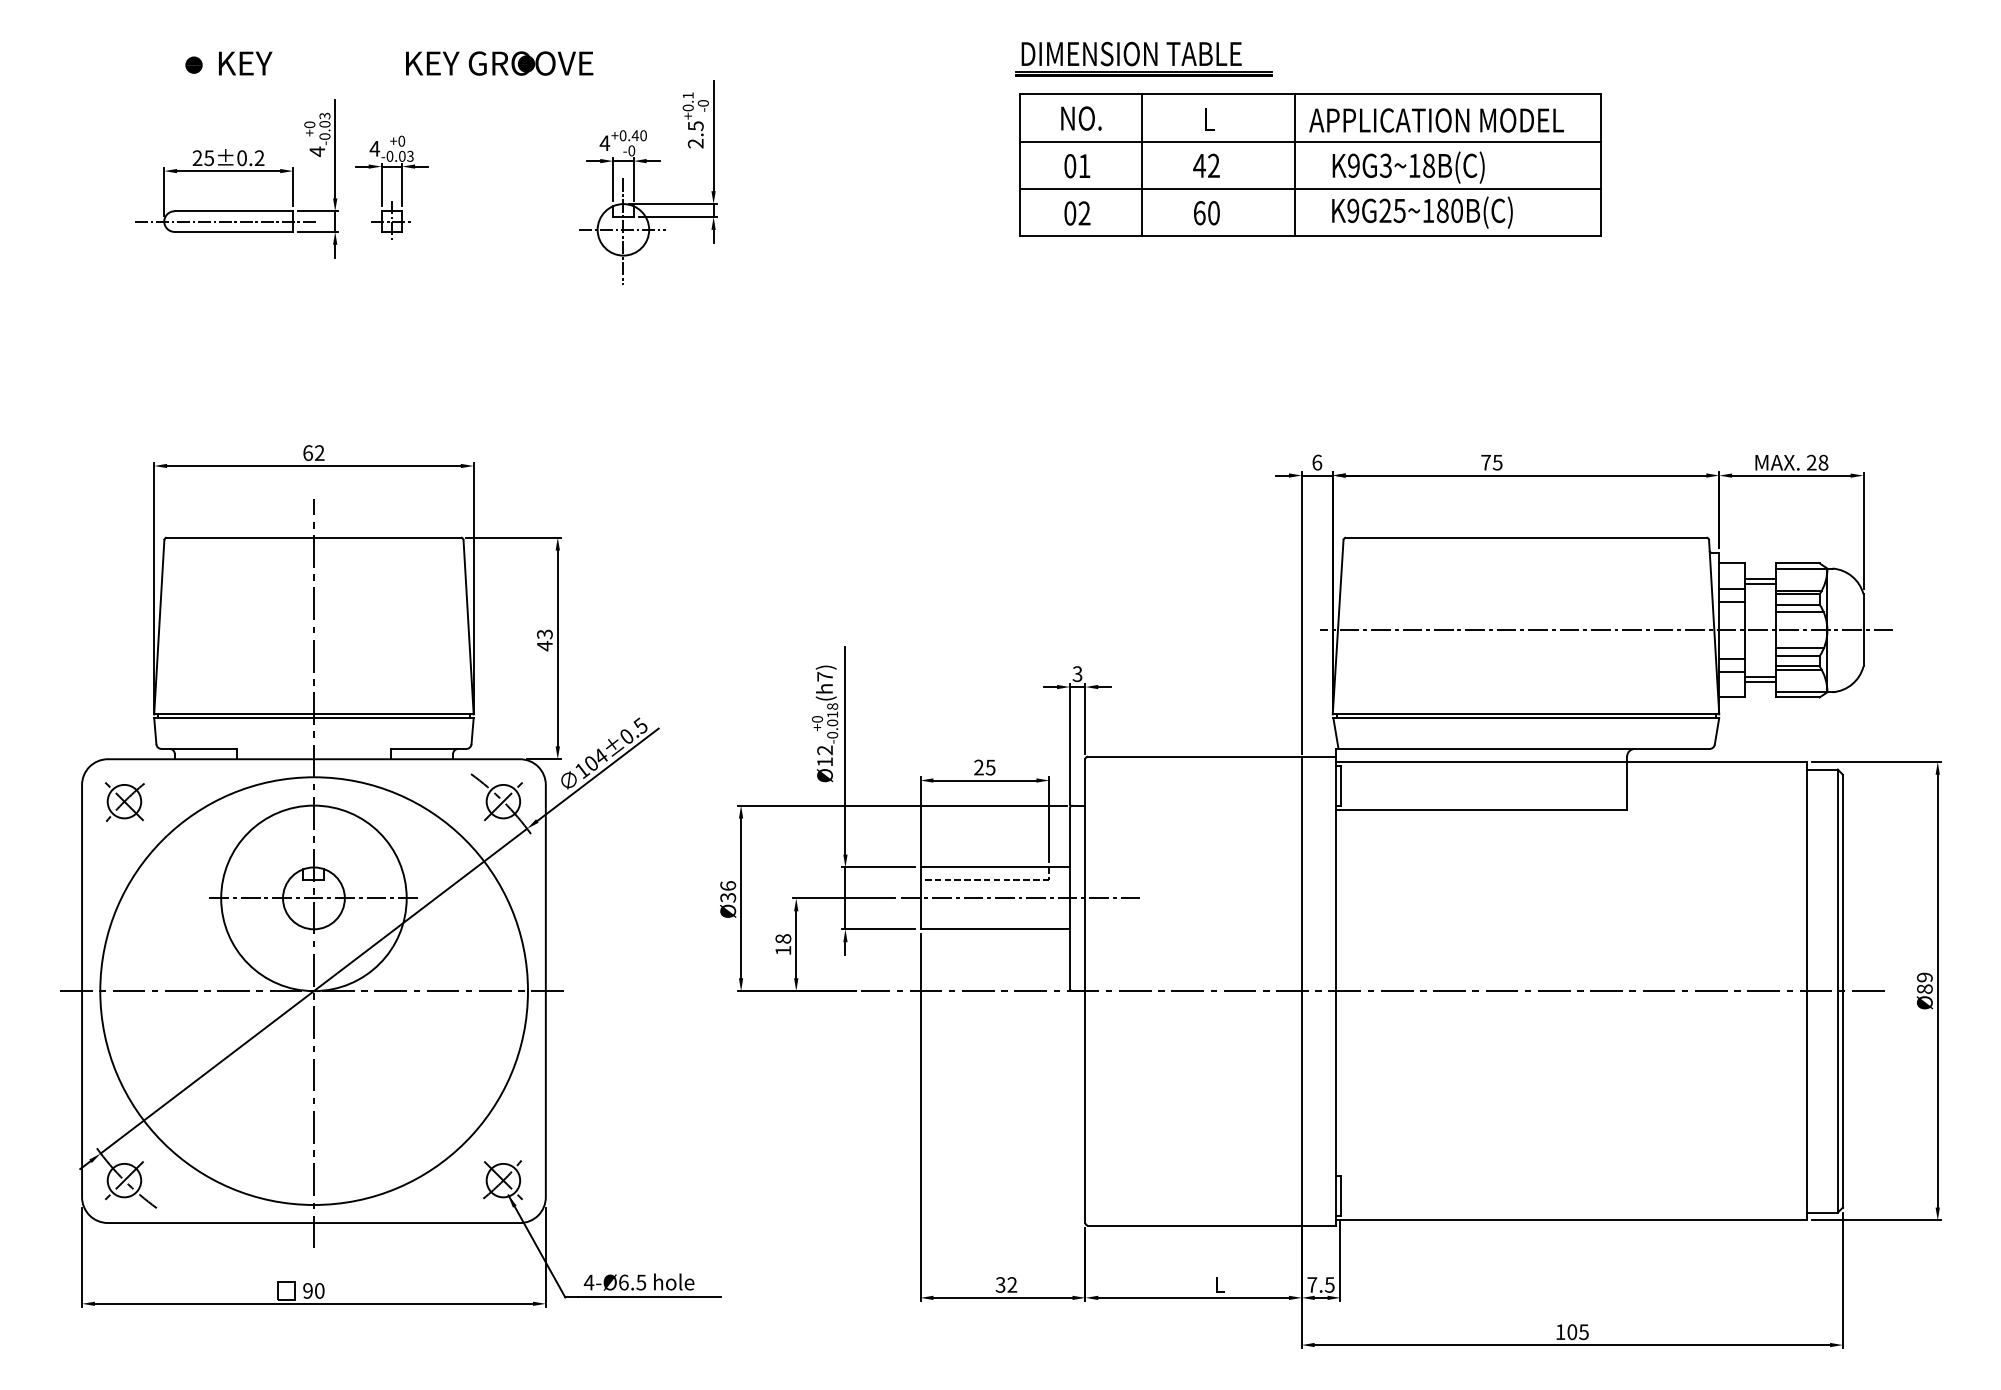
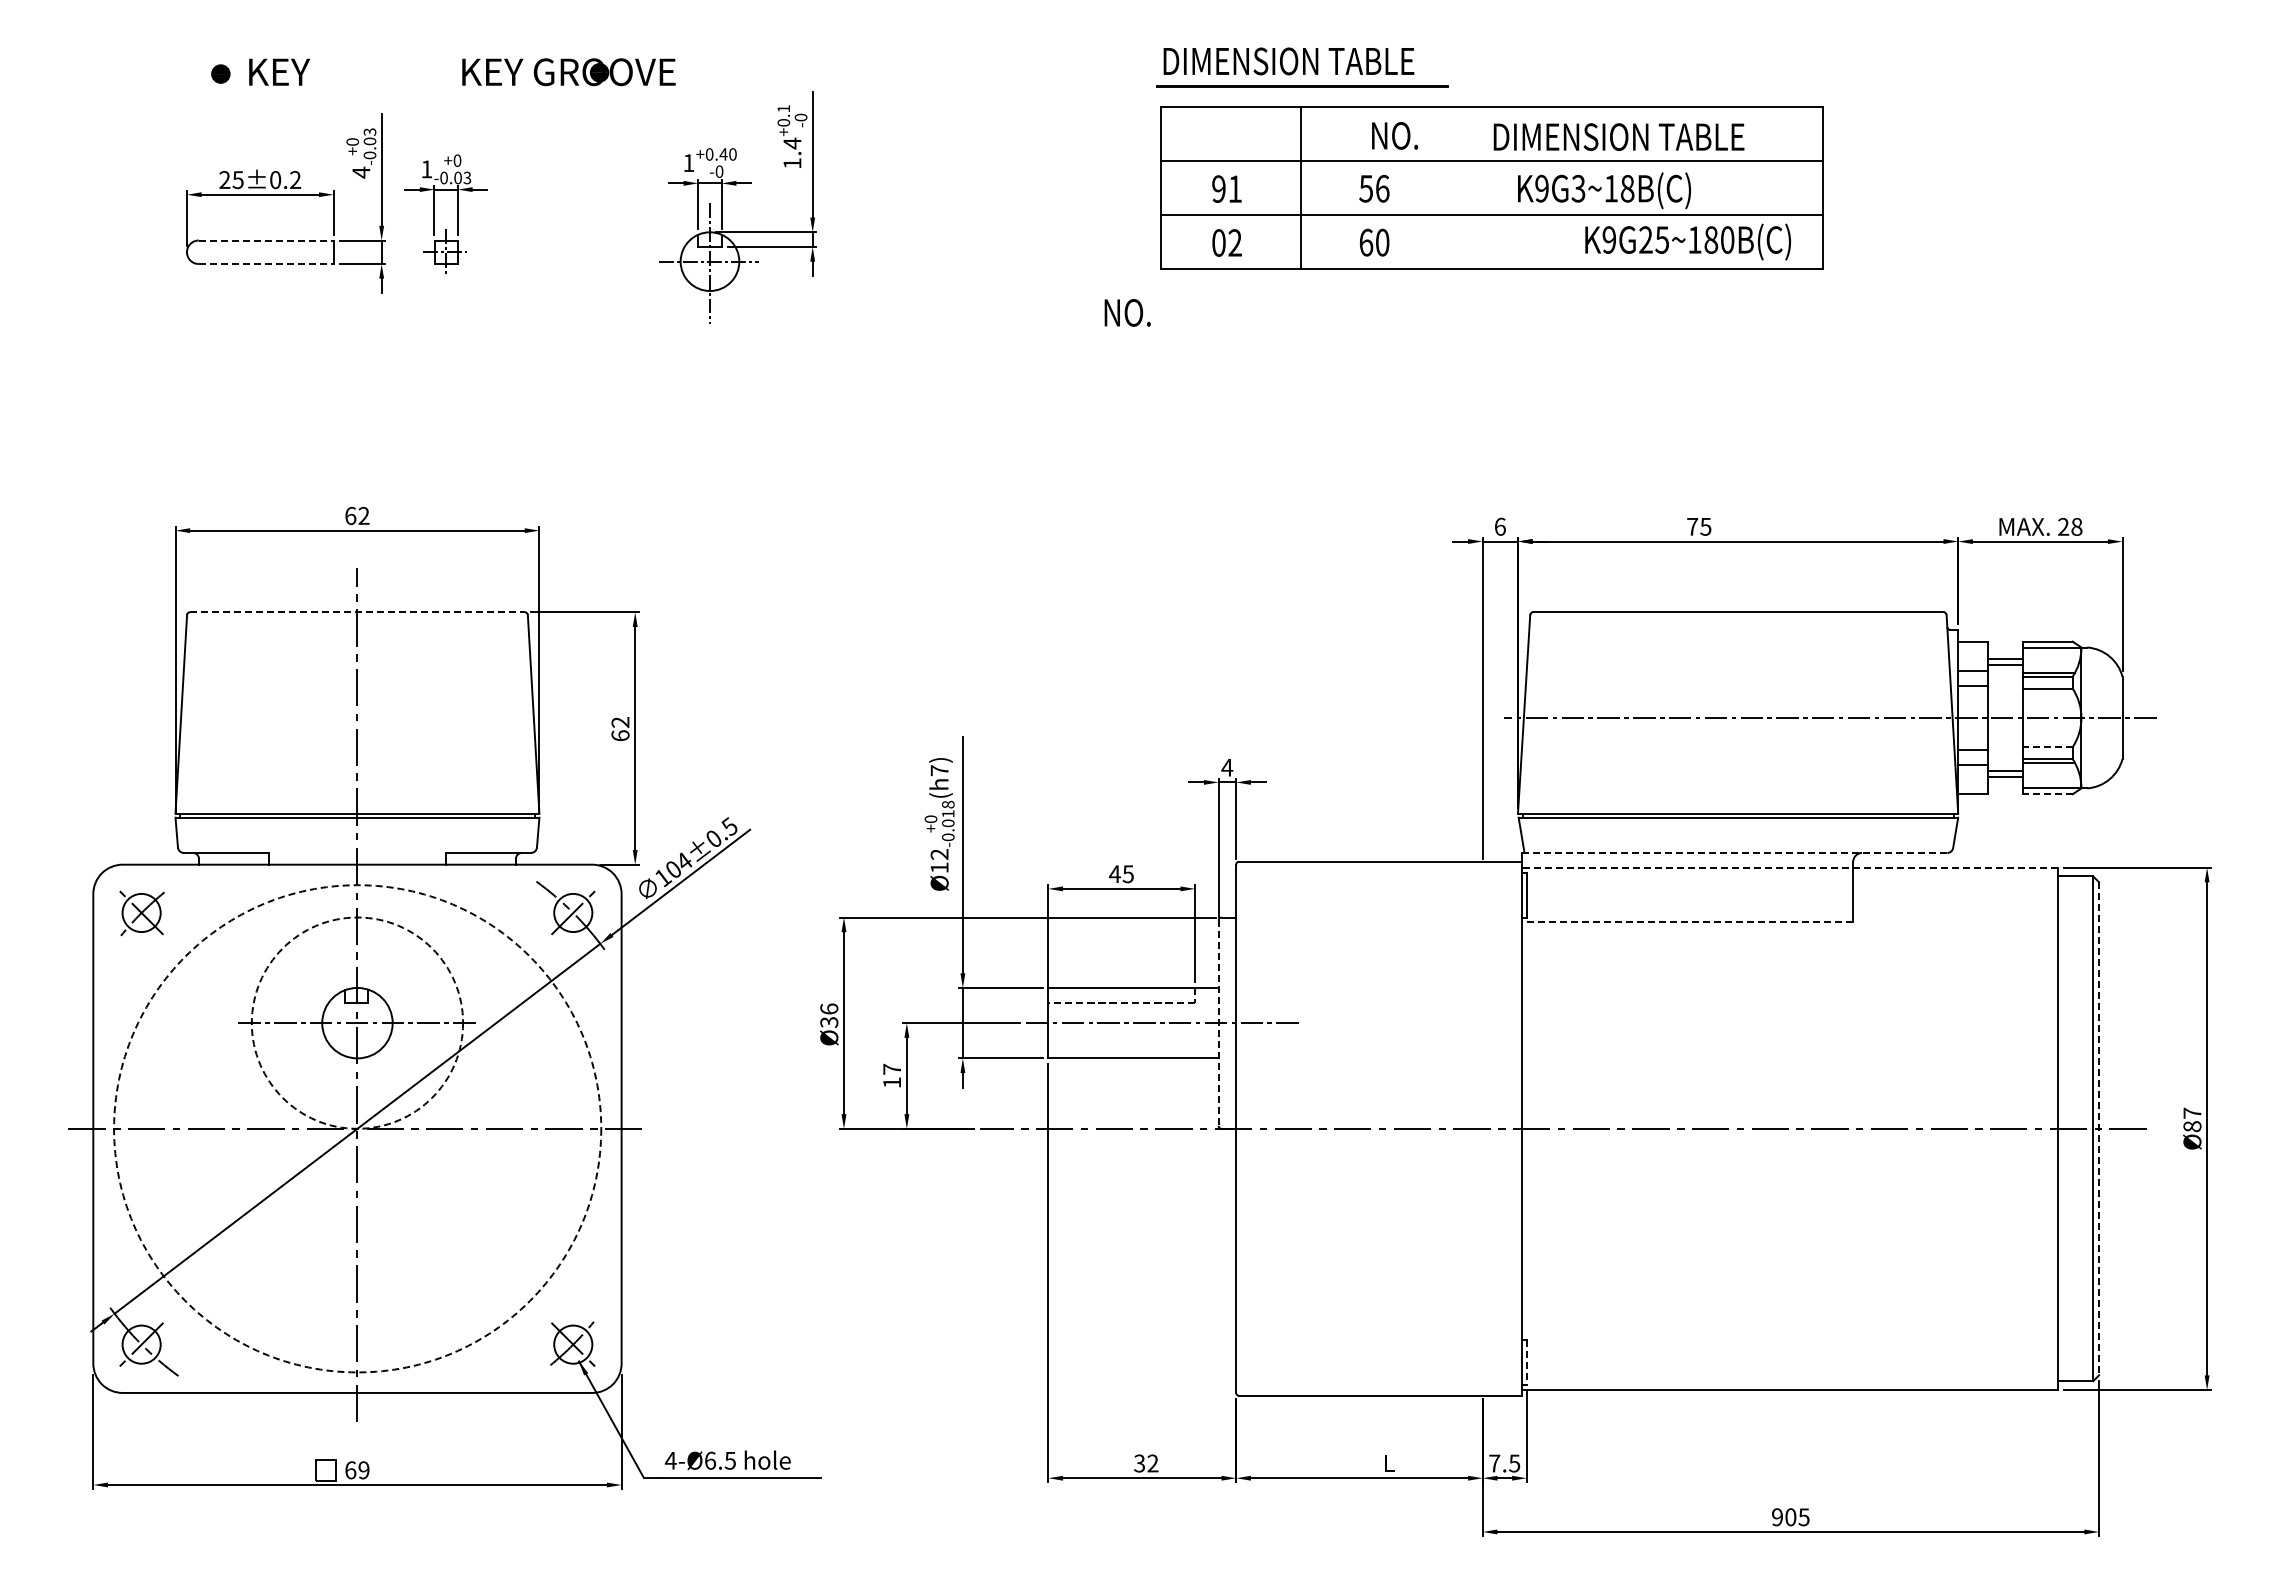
line: (1143, 71) -> (1302, 81), removed
text: (1081, 118) -> (1127, 312), moved
text: (1225, 119) -> (1395, 135), L -> NO.
text: (1436, 119) -> (1636, 136), APPLICATION MODEL -> DIMENSION TABLE
text: (695, 134) -> (792, 153), 2.5 -> 1.4
text: (604, 142) -> (688, 162), 4 -> 1
text: (374, 148) -> (426, 169), 4 -> 1
line: (1295, 164) -> (1475, 187), removed
text: (1069, 165) -> (1218, 188), 01 -> 91
text: (1205, 165) -> (1373, 188), 42 -> 56
line: (234, 211) -> (266, 240), solid -> dashed
text: (1421, 212) -> (1687, 241), moved
line: (226, 221) -> (257, 252), removed
line: (234, 232) -> (266, 264), solid -> dashed
line: (313, 537) -> (357, 612), solid -> dashed
line: (1799, 612) -> (2049, 697), removed
text: (544, 640) -> (620, 729), 43 -> 62
line: (1799, 648) -> (2049, 738), removed
line: (1797, 656) -> (2047, 747), solid -> dashed
text: (1077, 673) -> (1227, 767), 3 -> 4
line: (1797, 697) -> (2047, 794), solid -> dashed
line: (1522, 748) -> (1734, 852), solid -> dashed
line: (1571, 761) -> (1789, 867), solid -> dashed
text: (978, 766) -> (1114, 873), 25 -> 45
line: (1481, 810) -> (1687, 922), solid -> dashed
circle: (313, 897) -> (357, 1022), solid -> dashed
line: (1069, 898) -> (1218, 1023), solid -> dashed
text: (783, 938) -> (892, 1068), 18 -> 17
text: (1924, 976) -> (2192, 1112), Ø89 -> Ø87
circle: (313, 990) -> (357, 1128), solid -> dashed
line: (1301, 990) -> (1482, 1128), removed
line: (1843, 990) -> (2099, 1128), solid -> dashed
line: (1340, 1196) -> (1526, 1362), solid -> dashed
text: (313, 1291) -> (357, 1470), 90 -> 69
text: (1560, 1332) -> (1777, 1517), 105 -> 905

